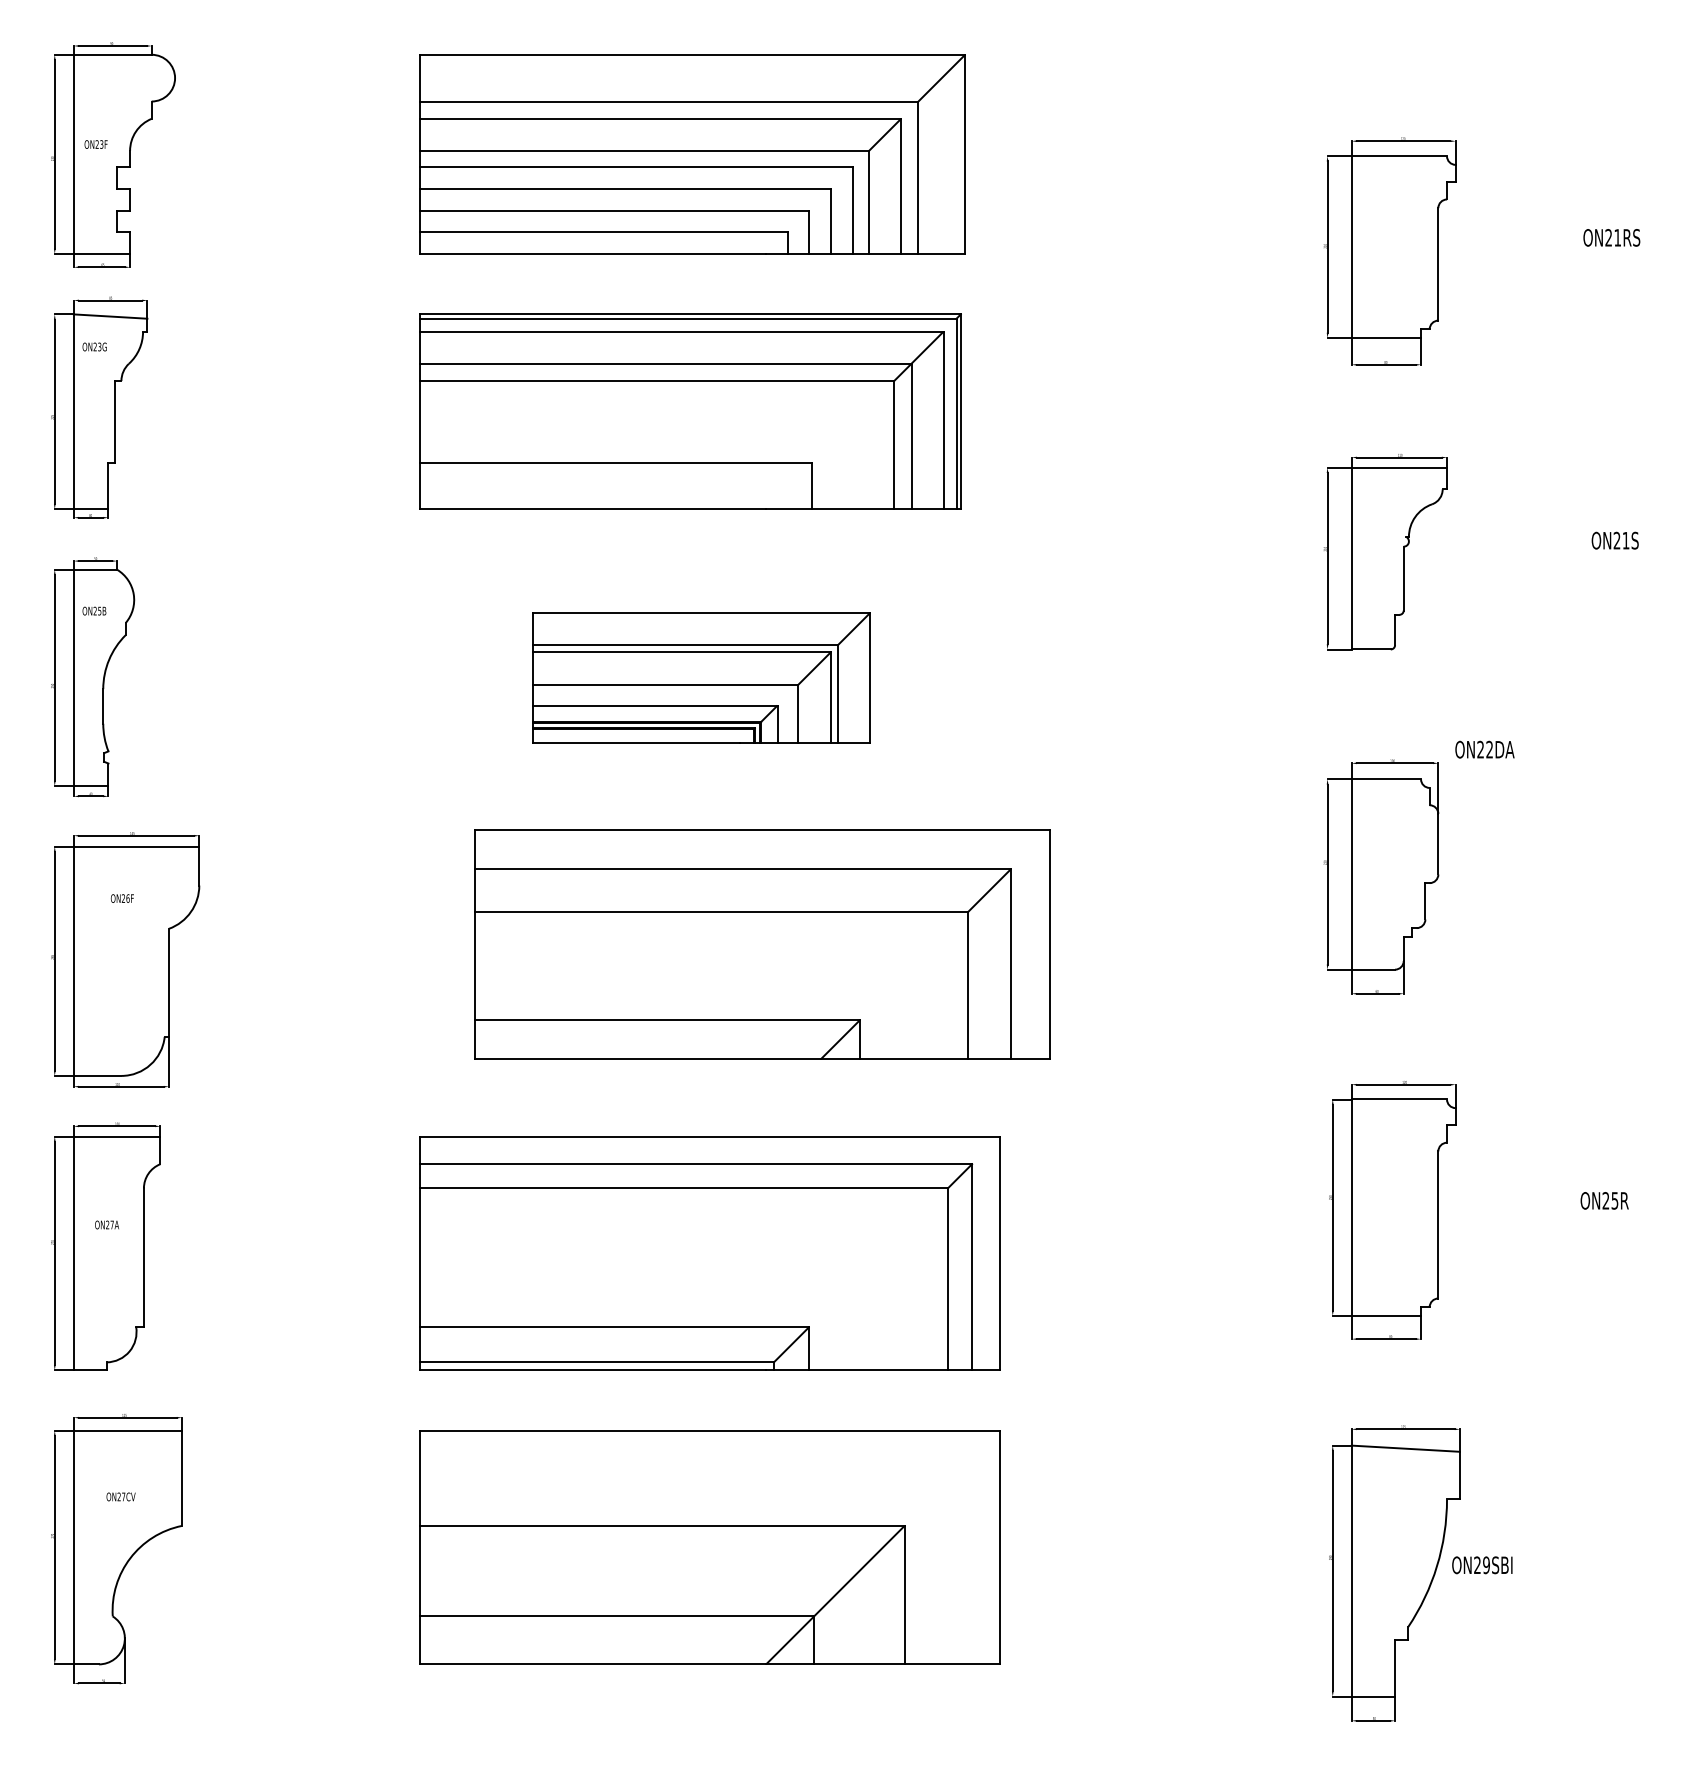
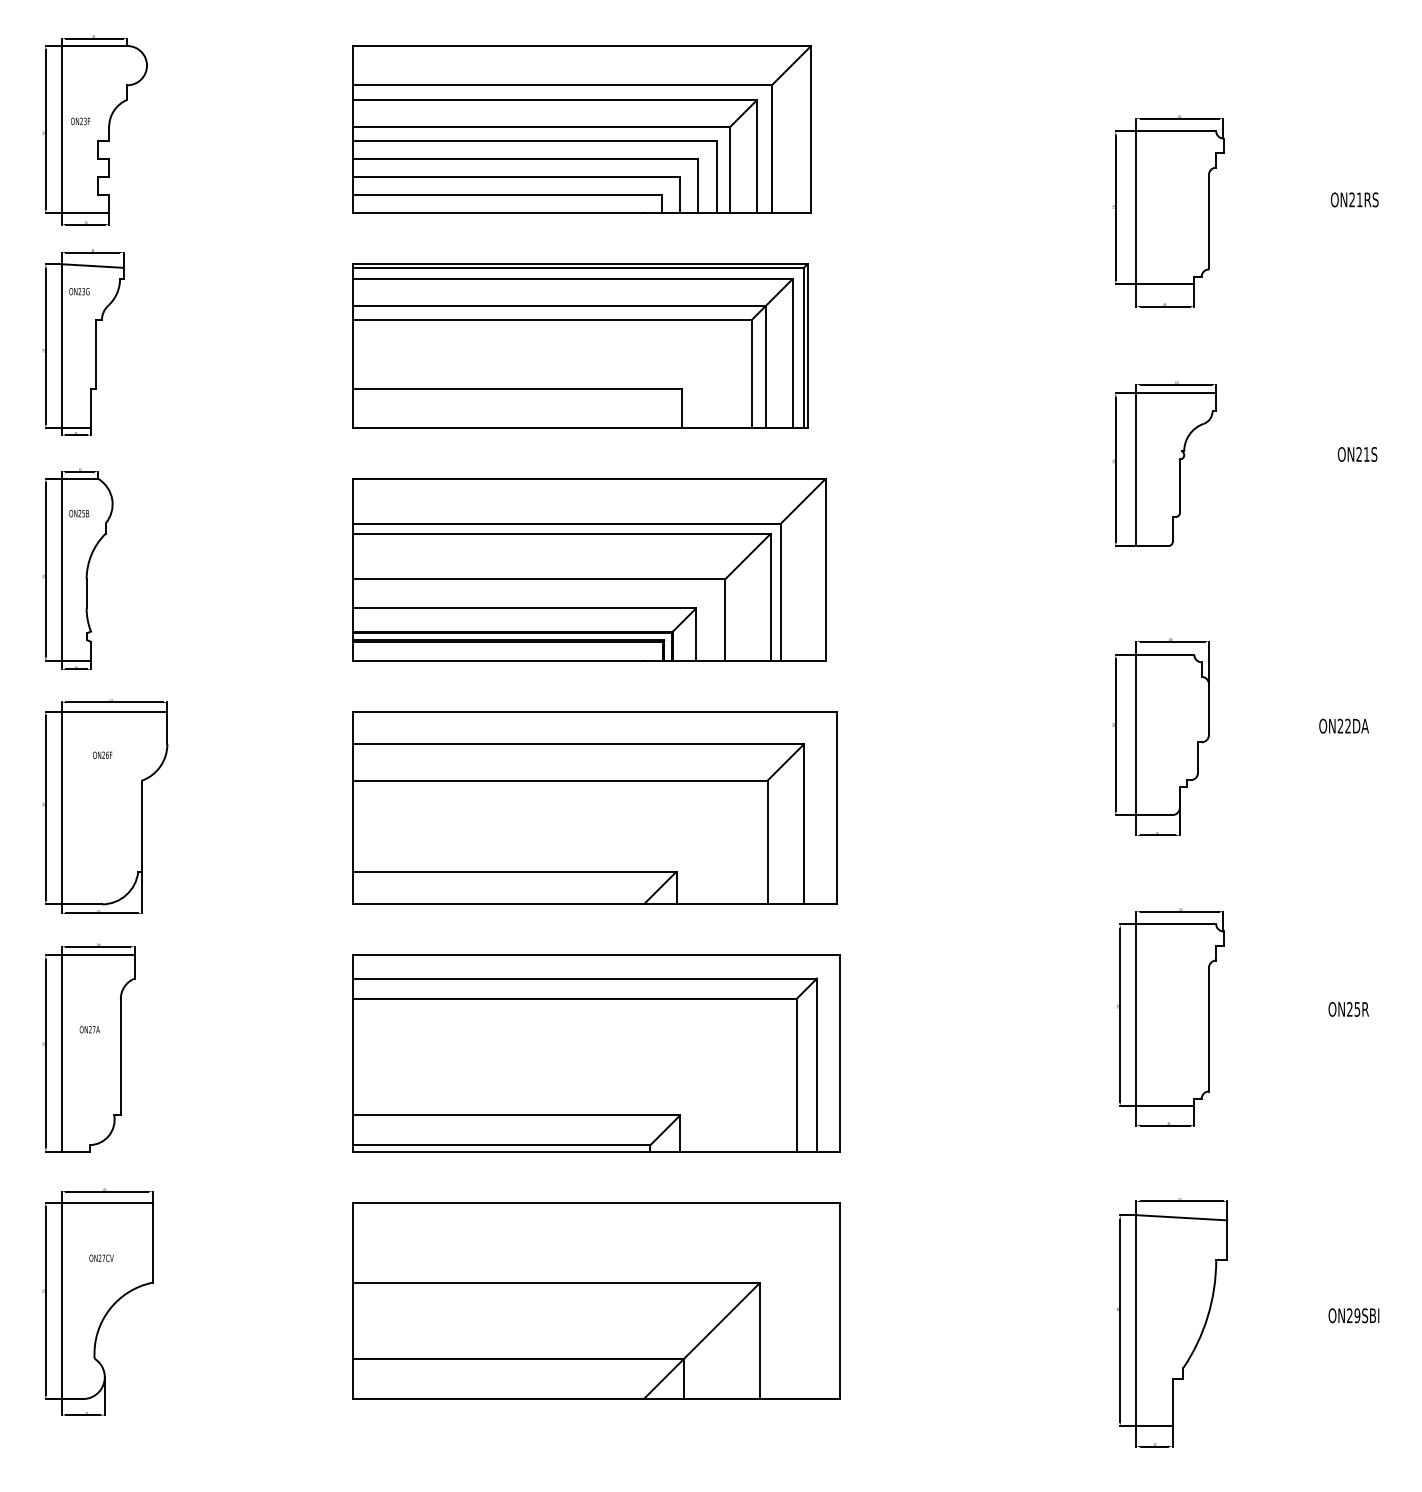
part: (701, 677) -> (589, 569), size x1.67
text: (1484, 748) -> (1343, 725), moved
part: (762, 944) -> (594, 807), moved
text: (1481, 1564) -> (1353, 1315), moved

